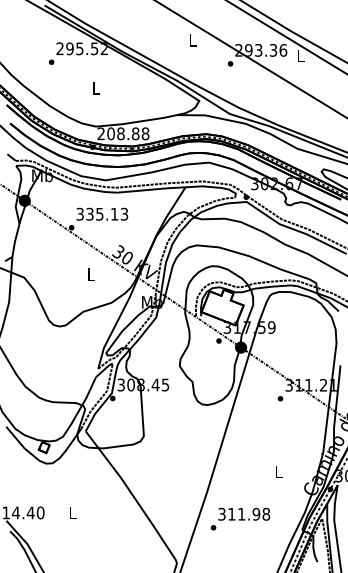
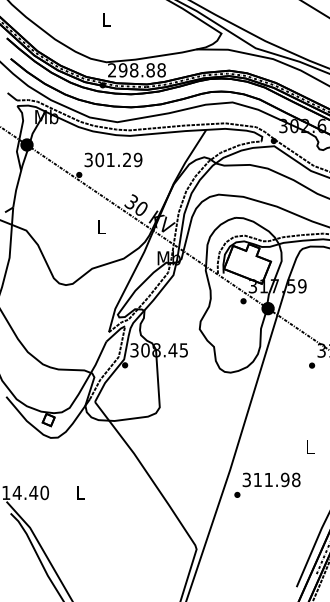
text: (110, 133) -> (122, 69), 208.88 -> 298.88
text: (107, 213) -> (119, 159), 335.13 -> 301.29
text: (240, 518) -> (267, 484), moved

